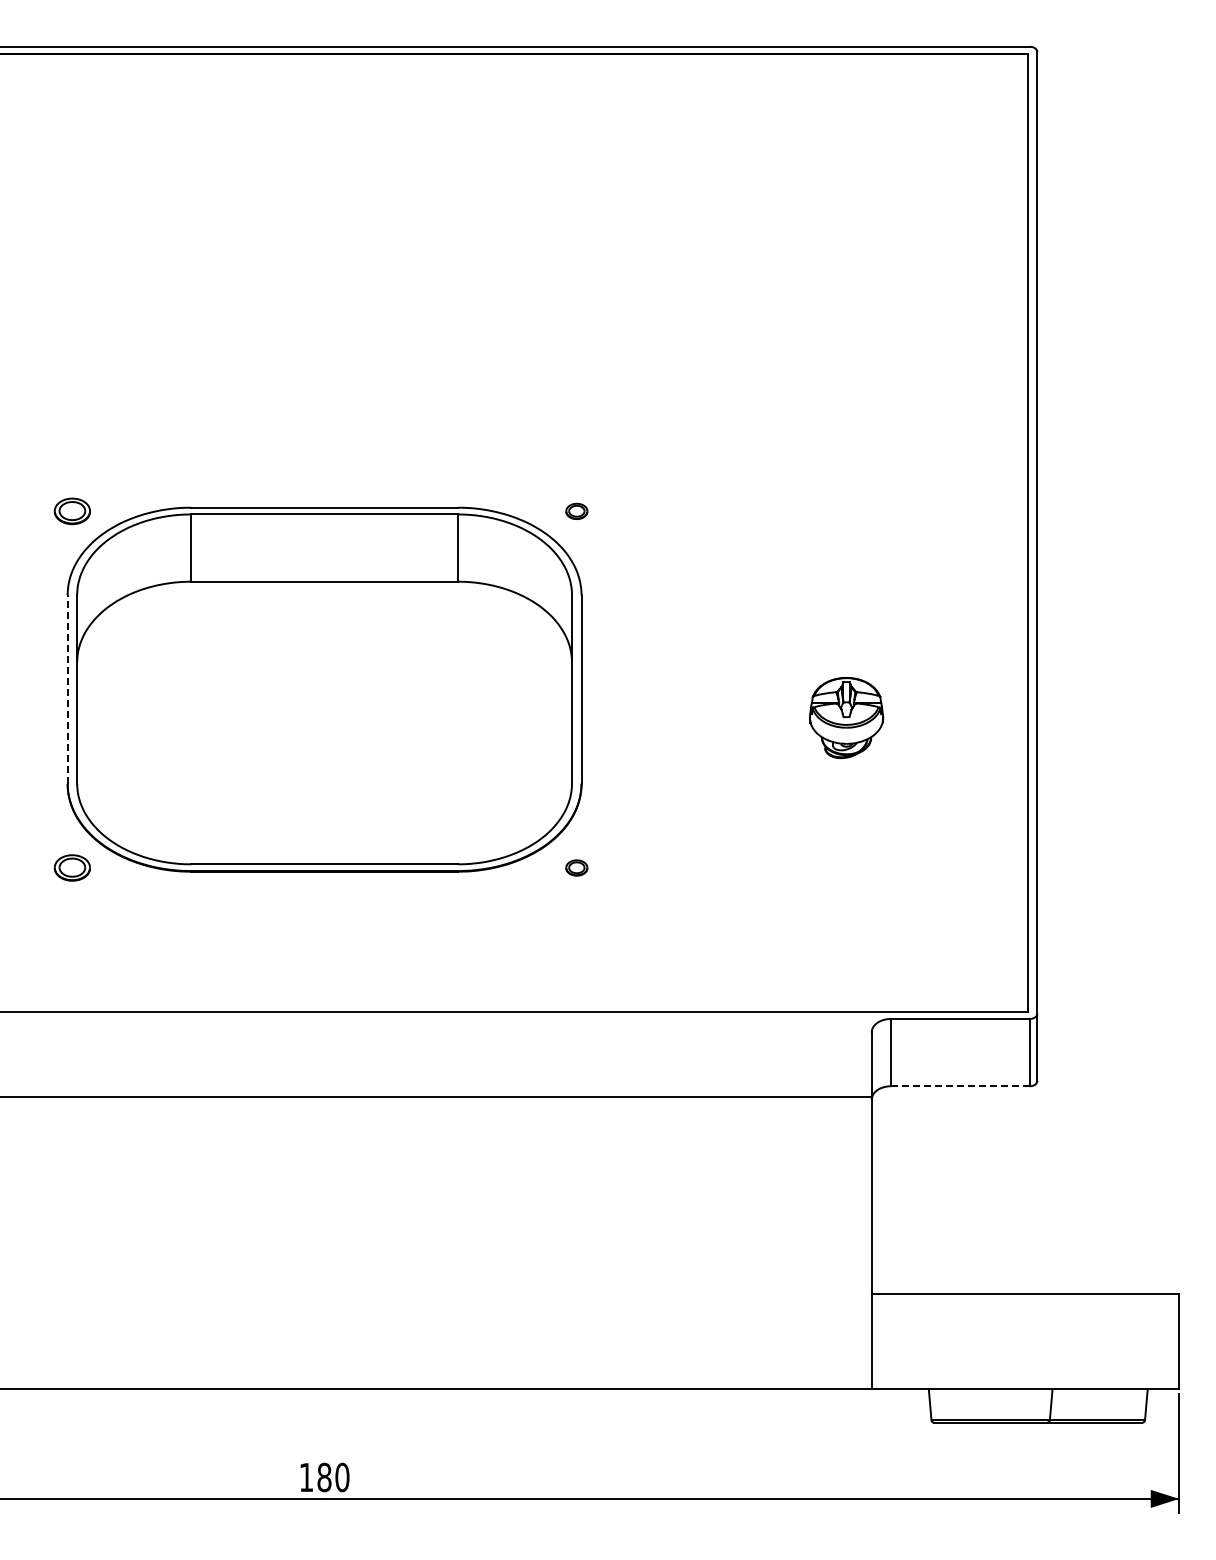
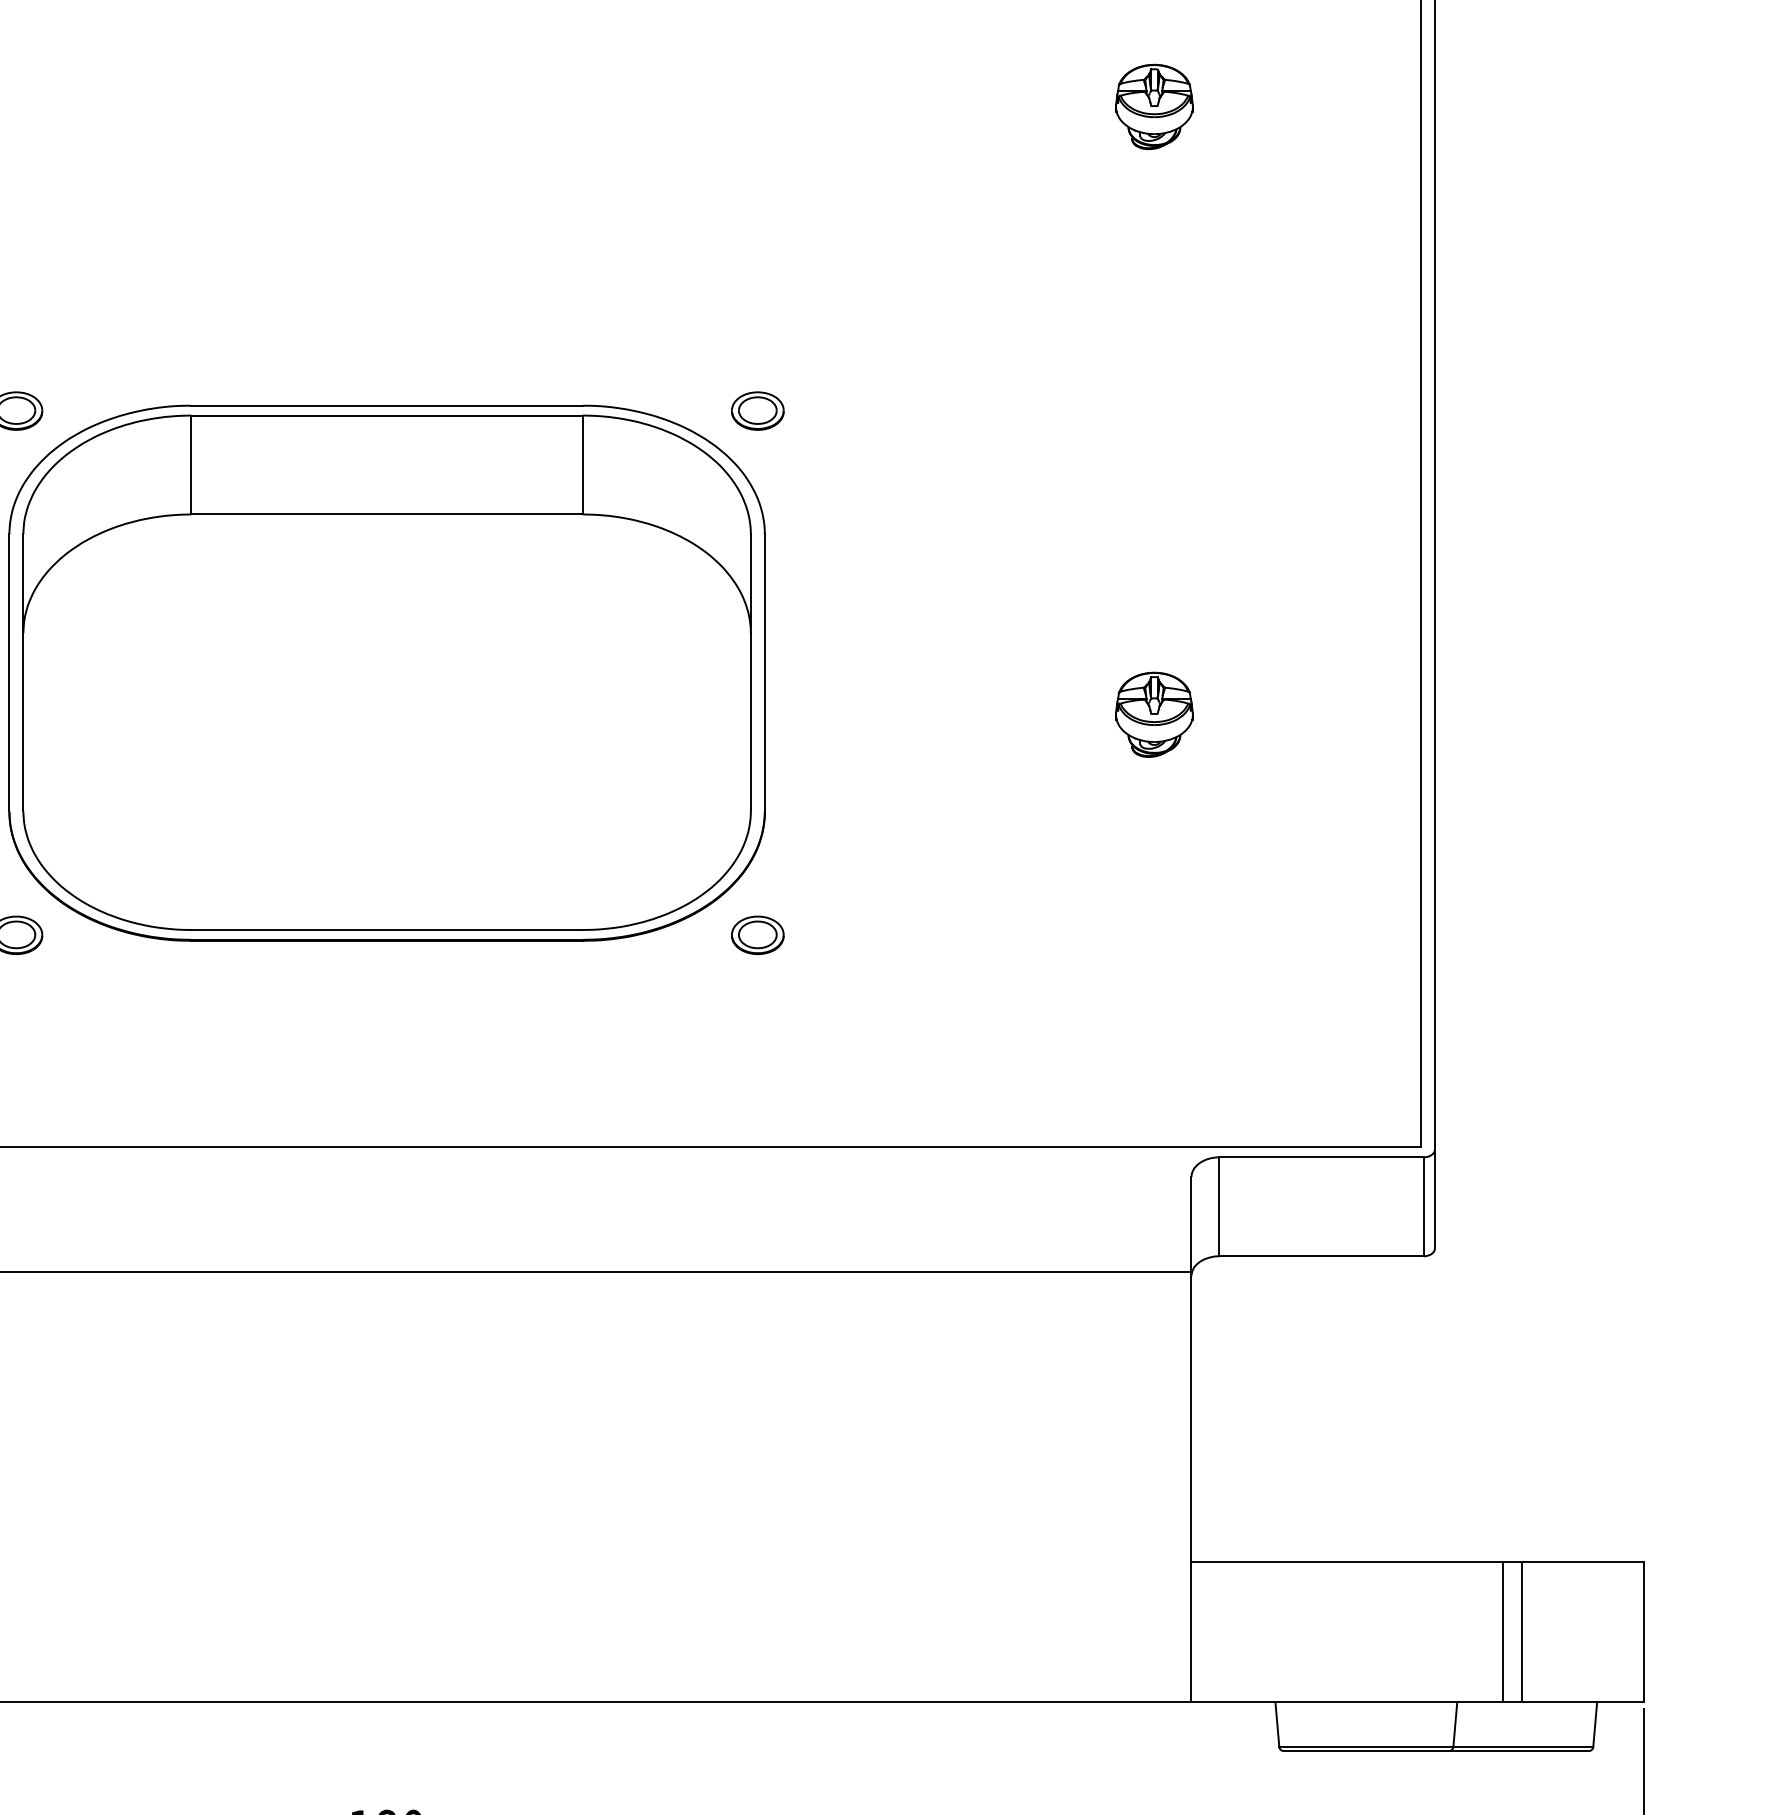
part: (846, 304) -> (1154, 106), added
part: (576, 511) -> (757, 411), size x1.67
line: (67, 688) -> (9, 671), dashed -> solid
part: (846, 717) -> (1154, 714), size x0.71
part: (576, 867) -> (757, 934), size x1.67
line: (959, 1086) -> (1320, 1256), dashed -> solid
line: (1083, 1341) -> (1502, 1631), added
line: (1096, 1341) -> (1521, 1631), added

